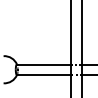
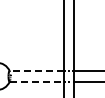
line: (43, 64) -> (36, 71), solid -> dashed
line: (44, 74) -> (37, 81), solid -> dashed

